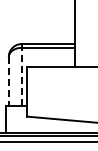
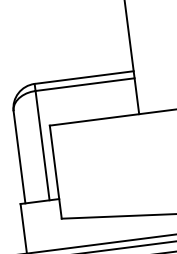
line: (21, 76) -> (42, 144), dashed -> solid
line: (8, 81) -> (18, 157), dashed -> solid

